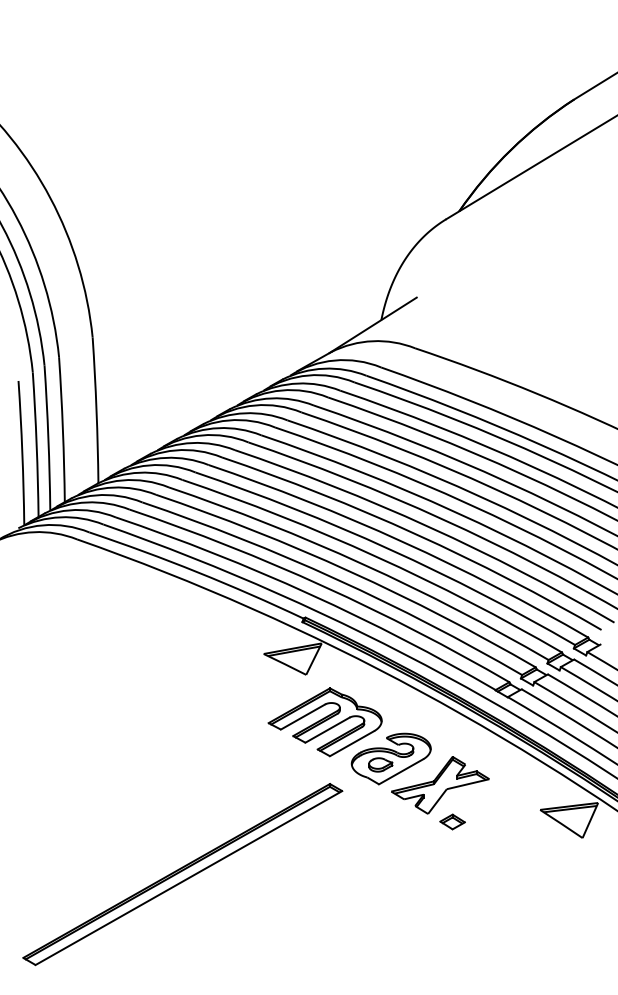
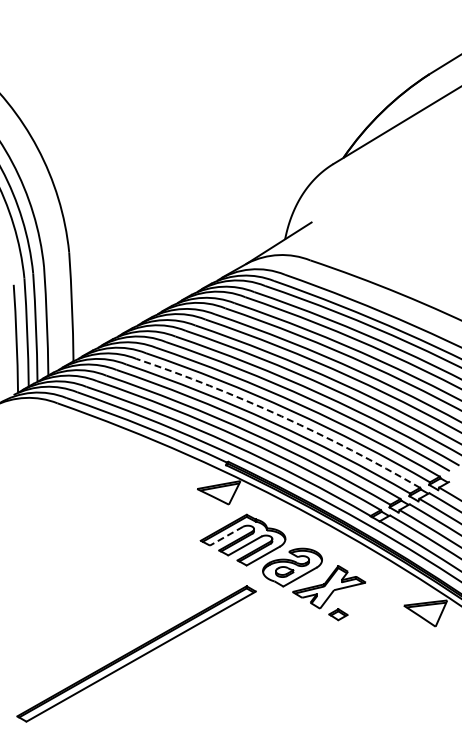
arc: (376, 556) -> (281, 416), solid -> dashed
line: (302, 717) -> (226, 536), solid -> dashed

